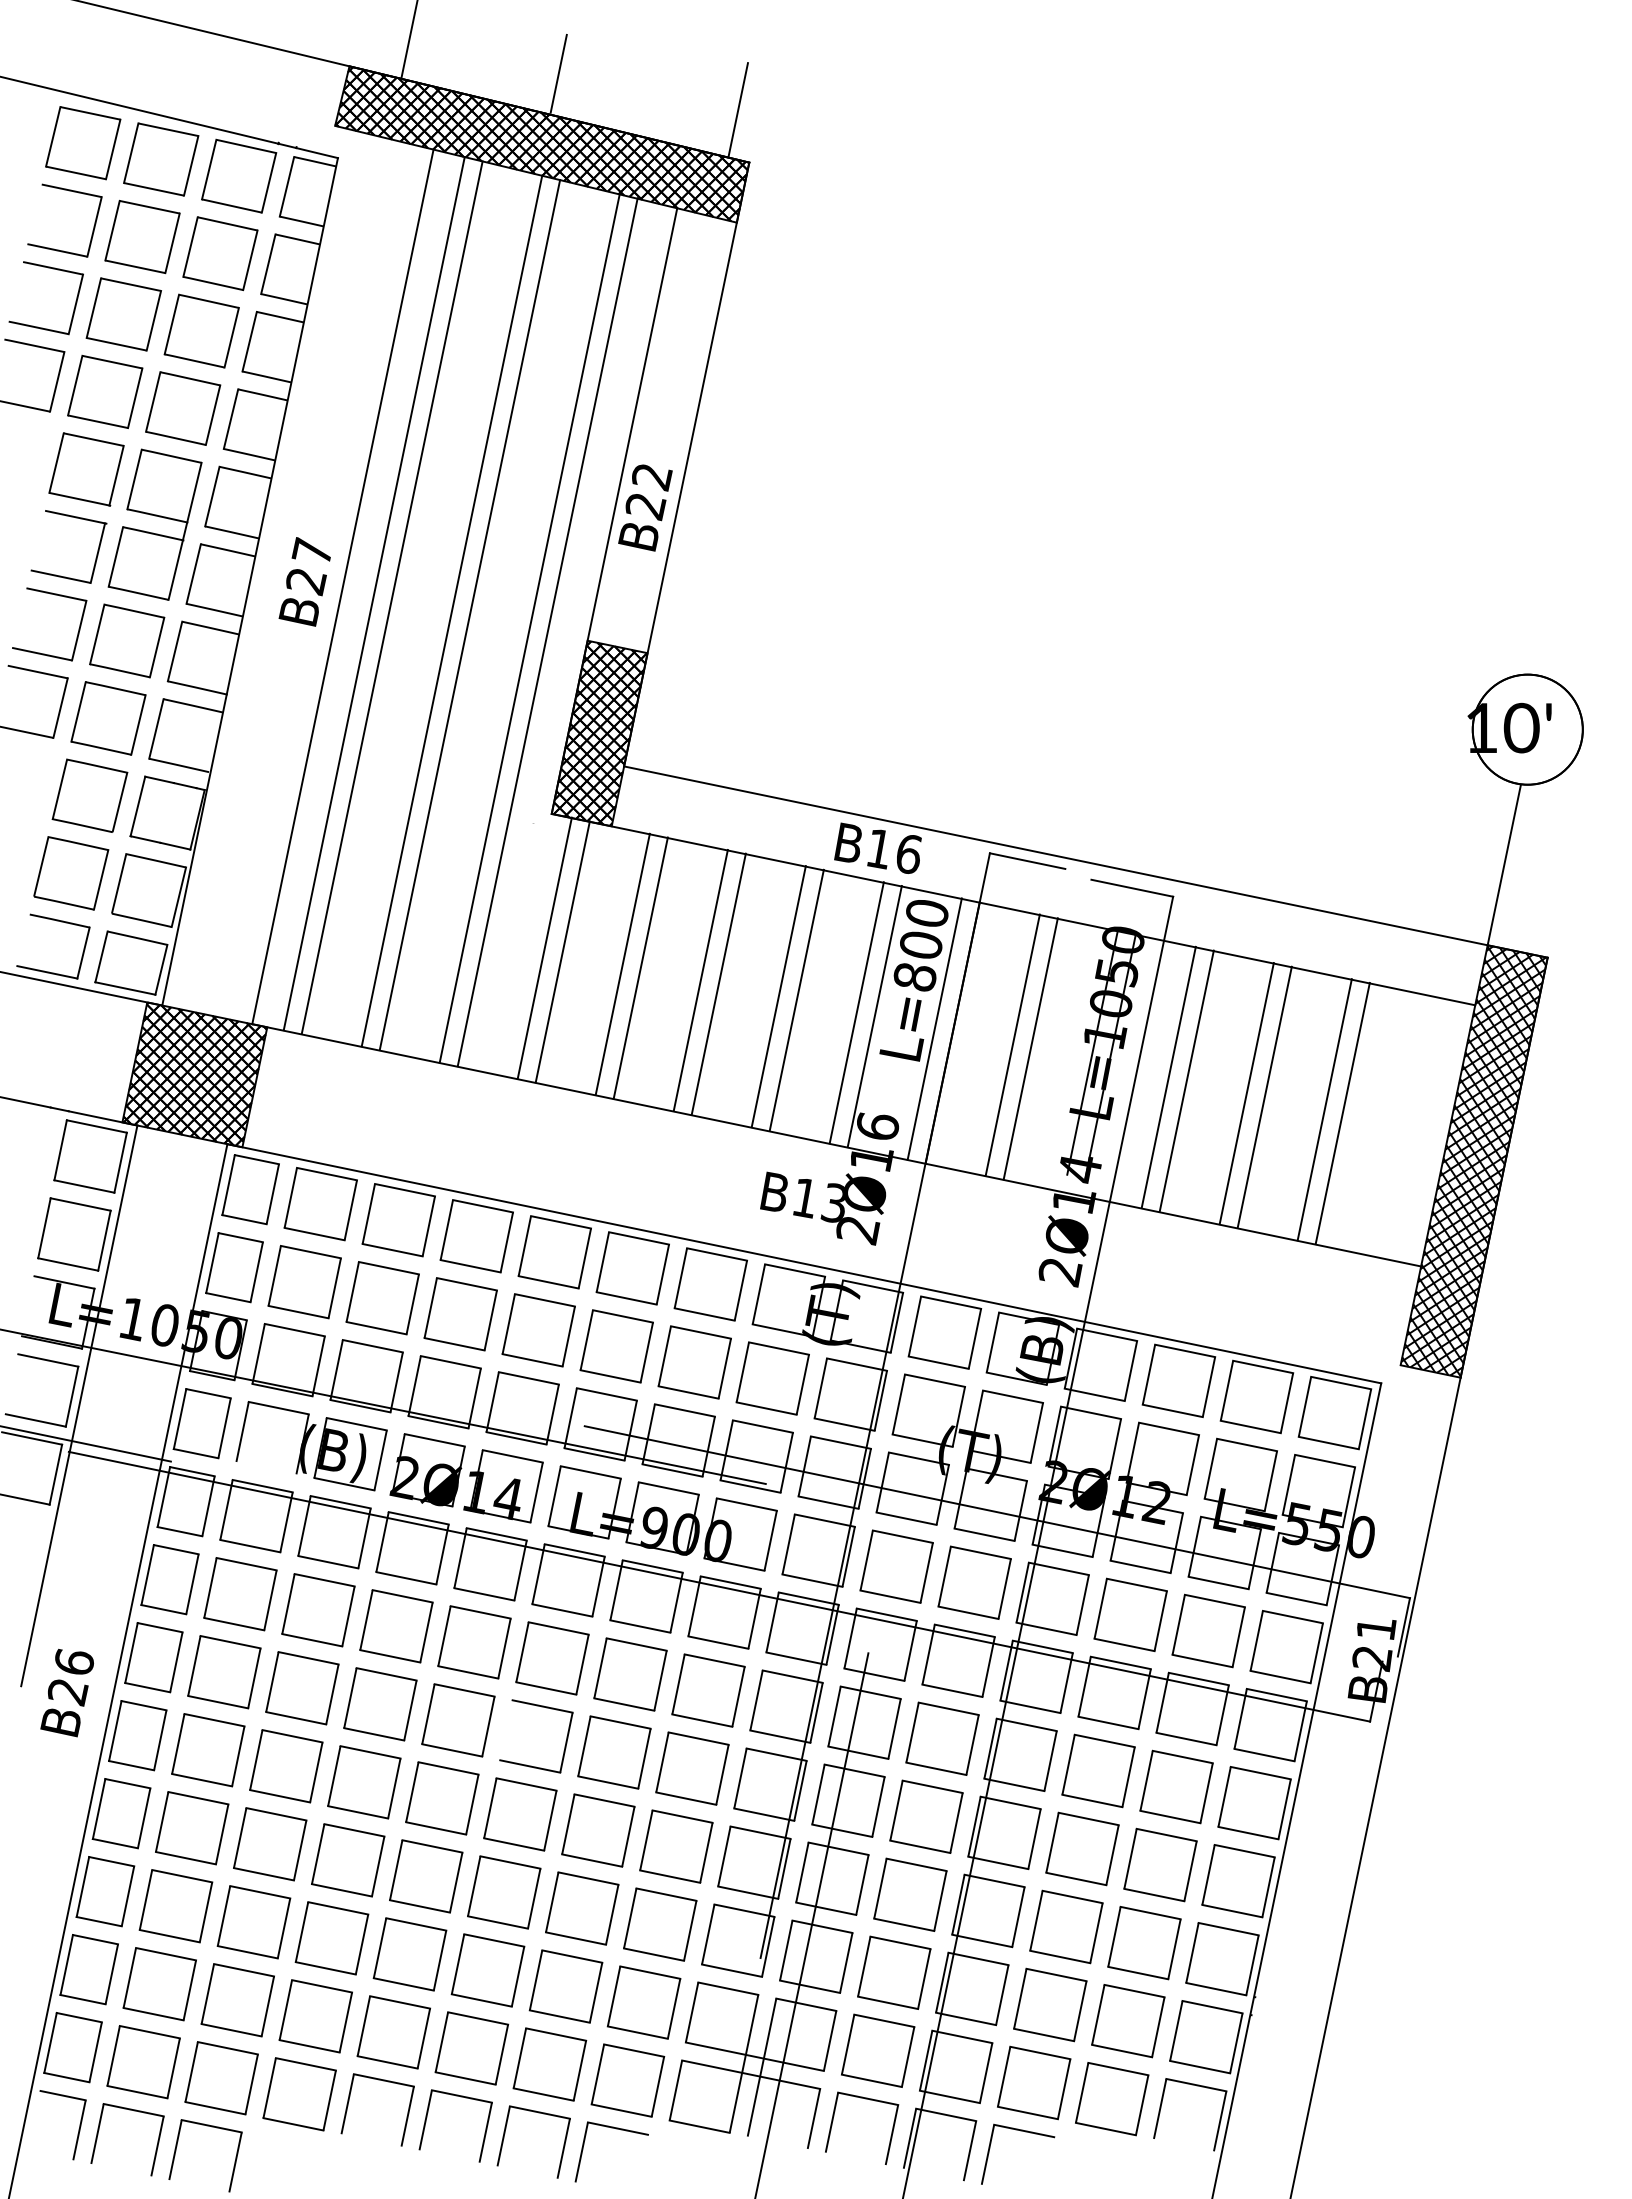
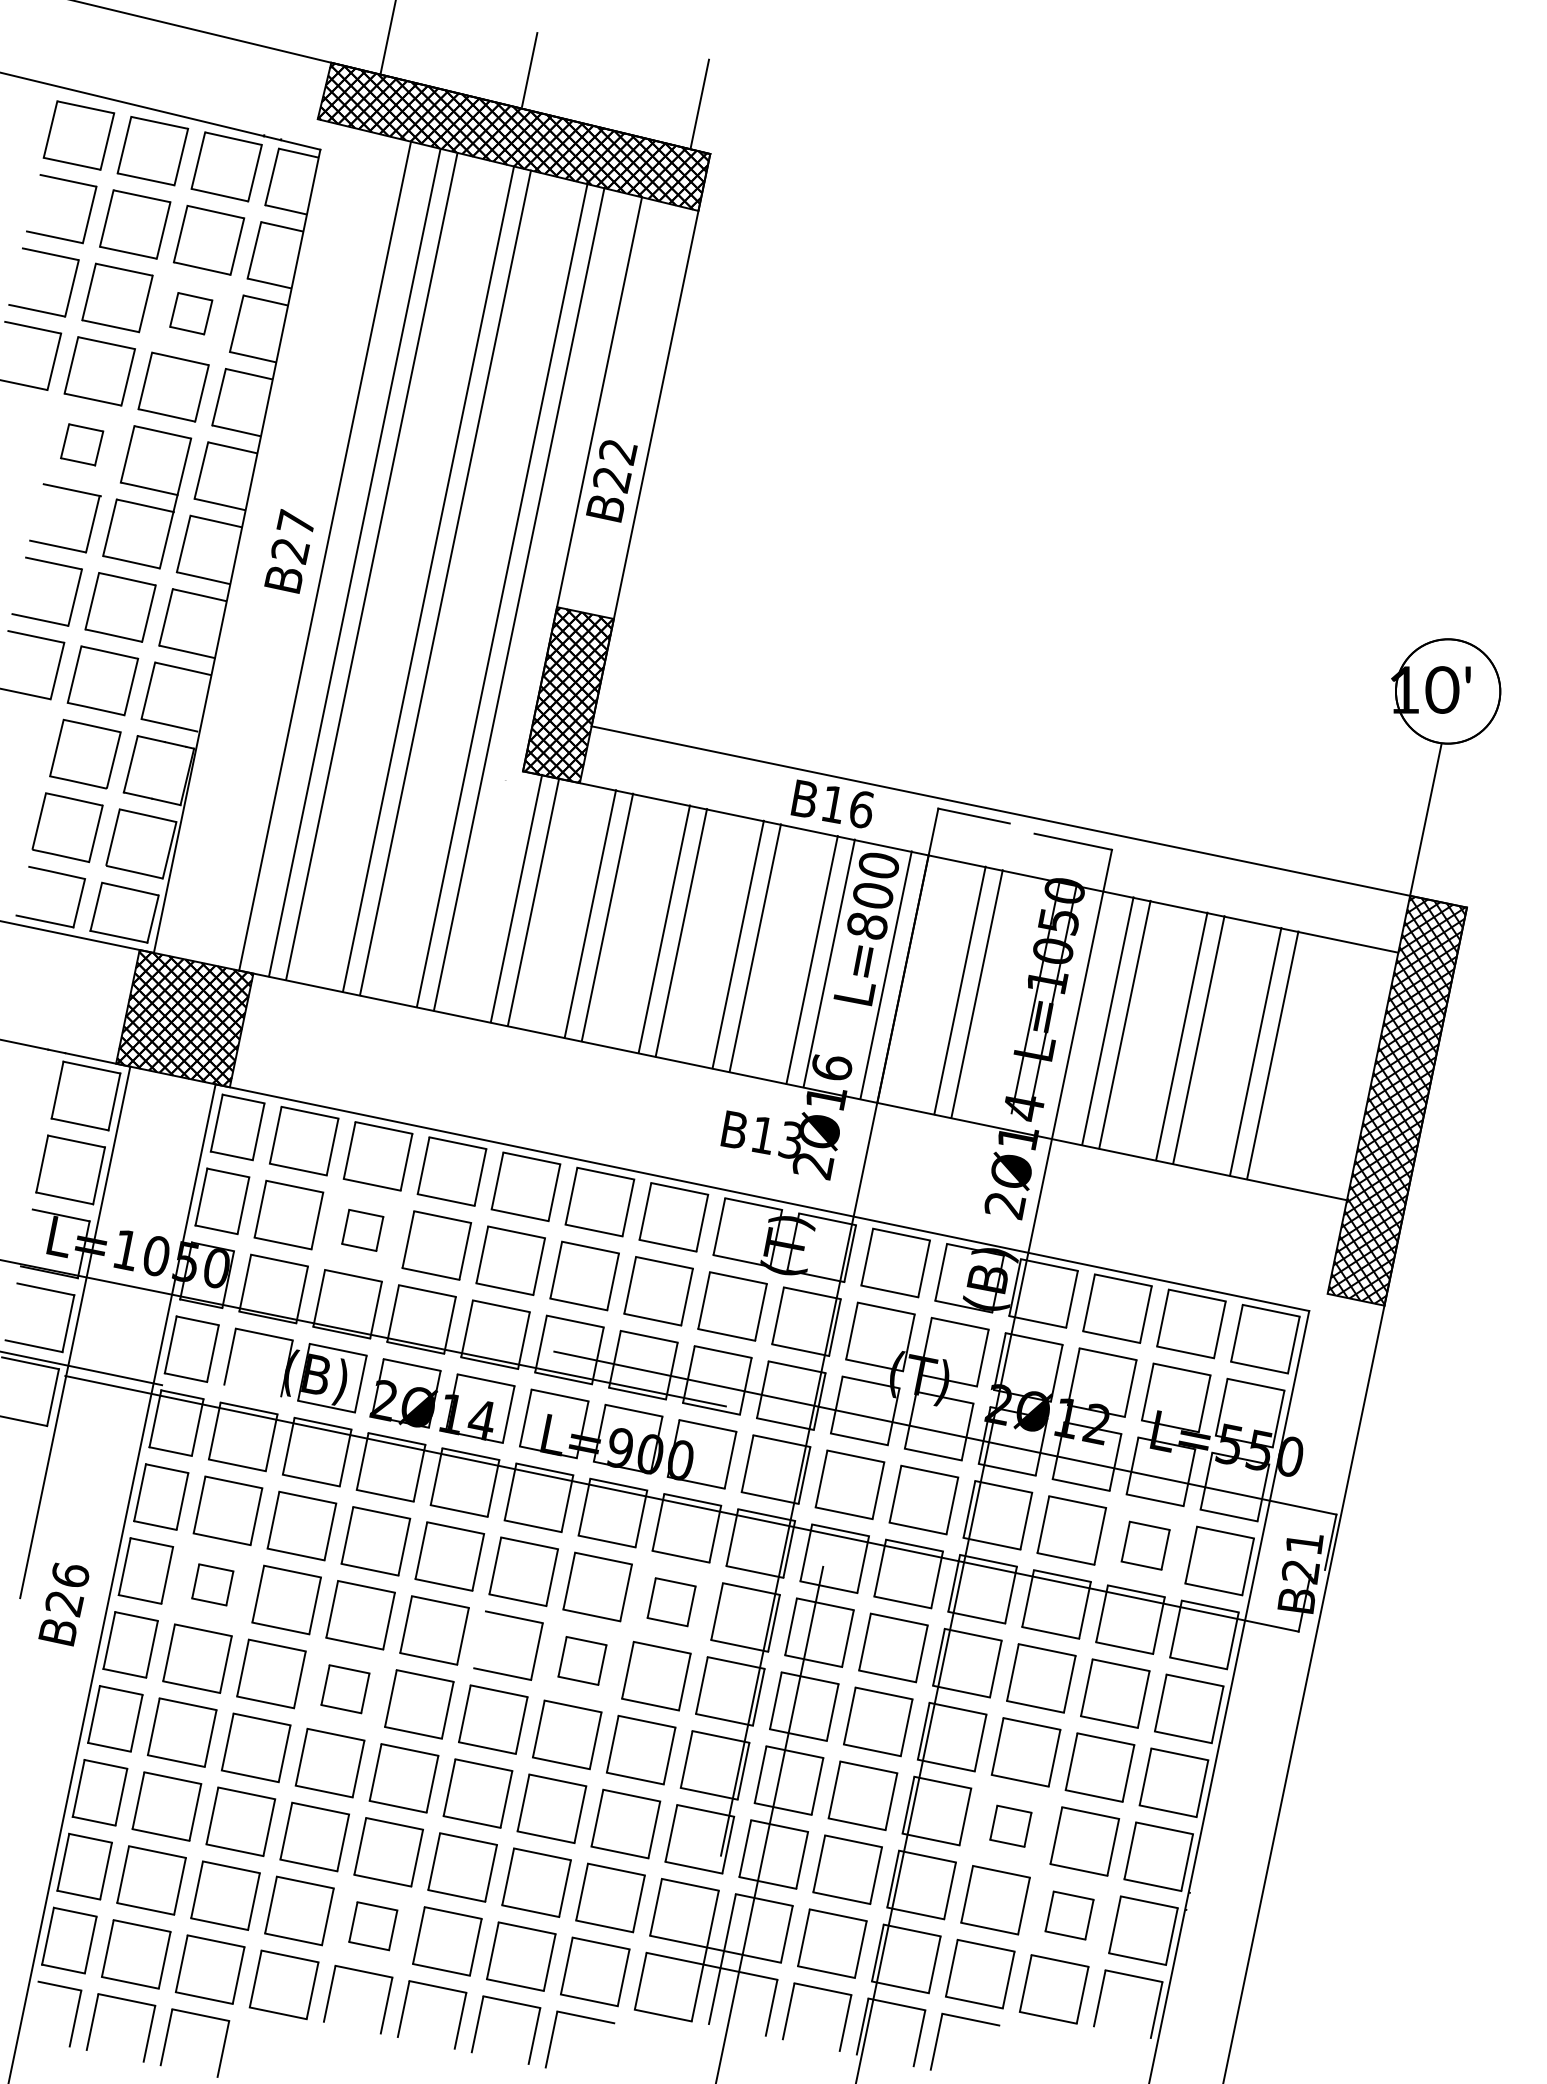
part: (201, 330) -> (191, 313), size x0.6
part: (86, 469) -> (82, 444), size x0.6
part: (382, 1298) -> (362, 1230), size x0.6
part: (1208, 1630) -> (1145, 1545), size x0.7
part: (224, 1672) -> (212, 1585), size x0.6
part: (708, 1690) -> (671, 1602), size x0.7
part: (614, 1752) -> (582, 1660), size x0.7
part: (364, 1782) -> (345, 1689), size x0.7
part: (1066, 1926) -> (1010, 1825), size x0.6
part: (1128, 2021) -> (1069, 1915), size x0.7
part: (393, 2032) -> (373, 1926), size x0.7

